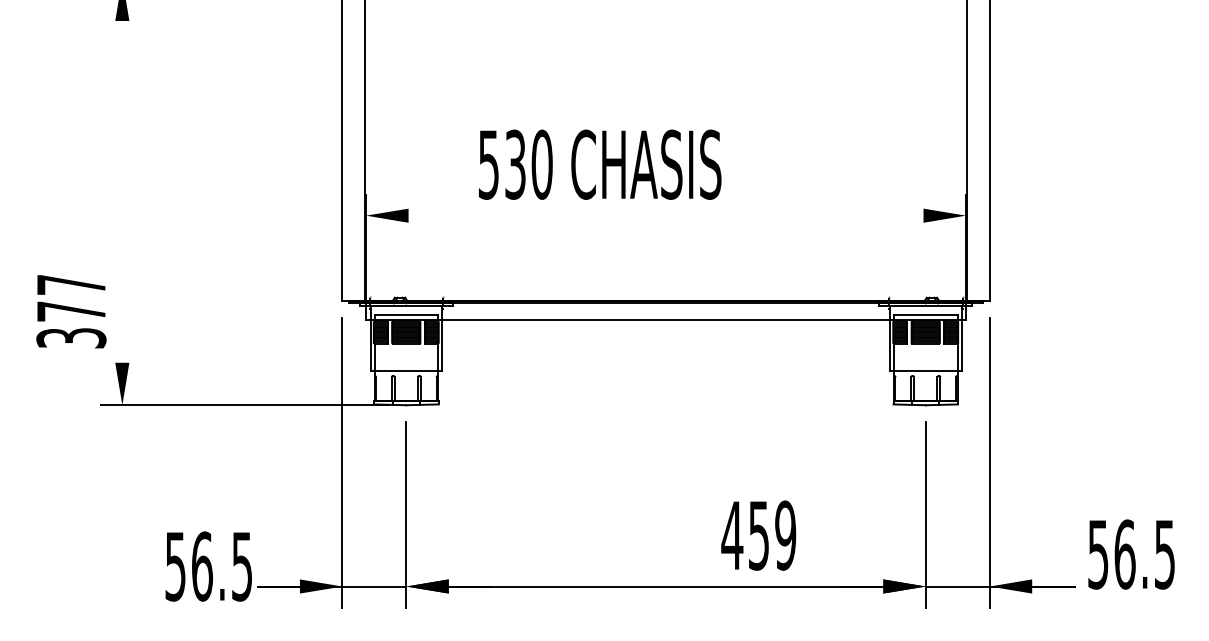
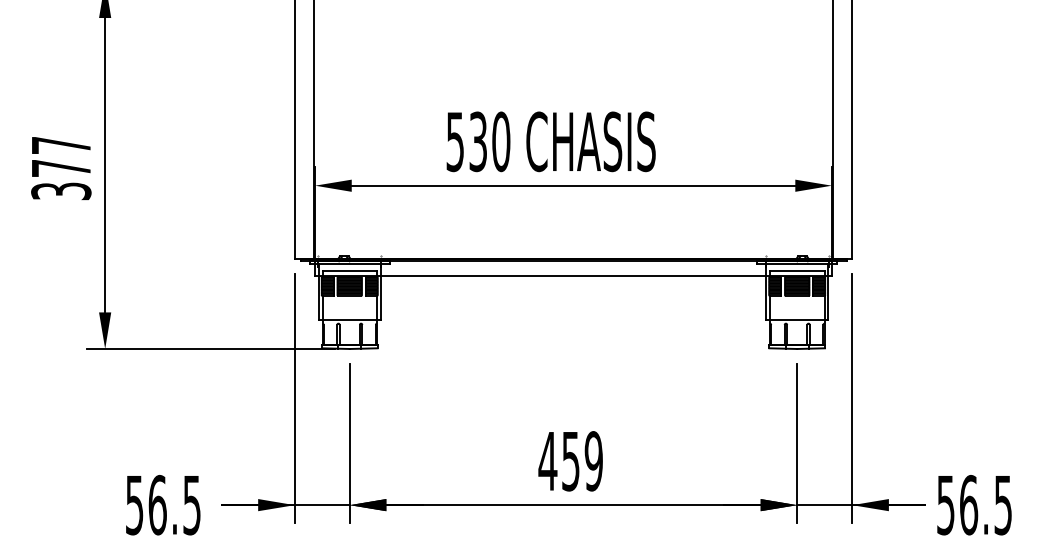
text: (600, 164) -> (551, 141), moved
line: (122, 191) -> (105, 164), added
line: (665, 215) -> (573, 185), added
text: (71, 311) -> (61, 168), moved
text: (758, 535) -> (570, 461), moved
text: (1131, 554) -> (974, 505), moved
text: (208, 566) -> (163, 505), moved

